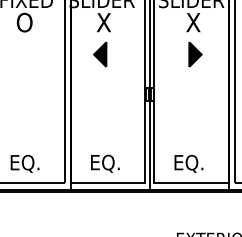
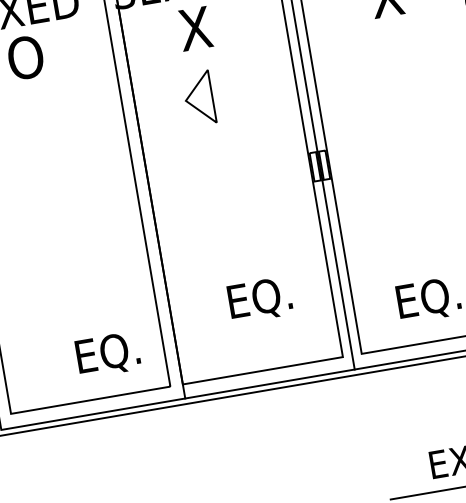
fill: (100, 54) -> (199, 98), removed
part: (195, 54) -> (402, 63), removed
text: (24, 163) -> (106, 354), moved
text: (105, 163) -> (260, 299), moved

